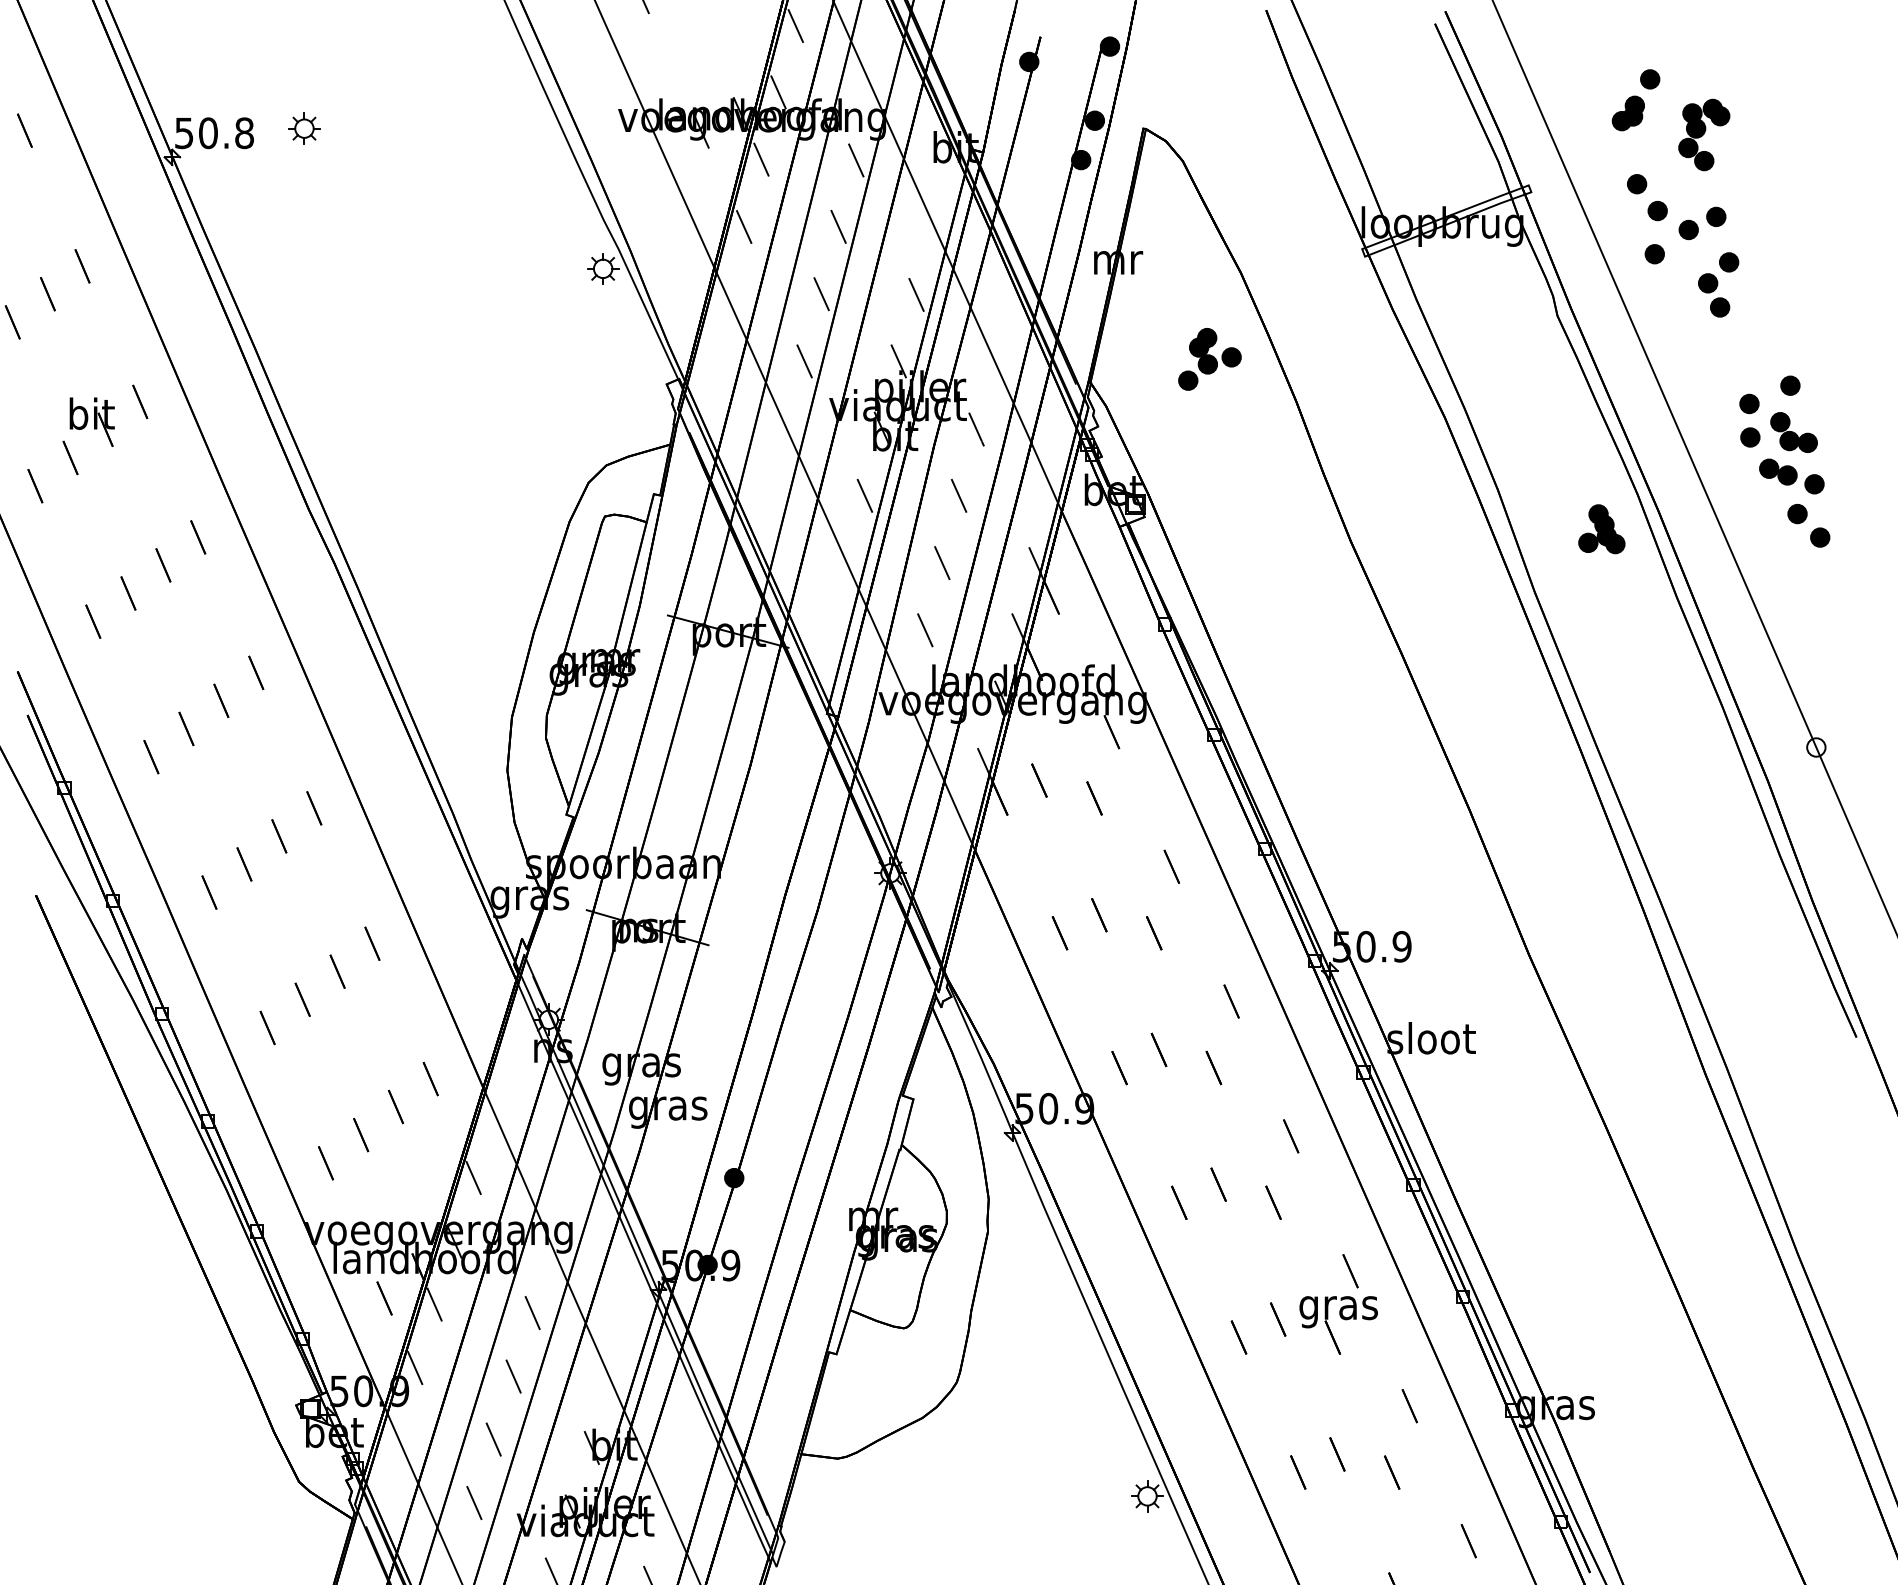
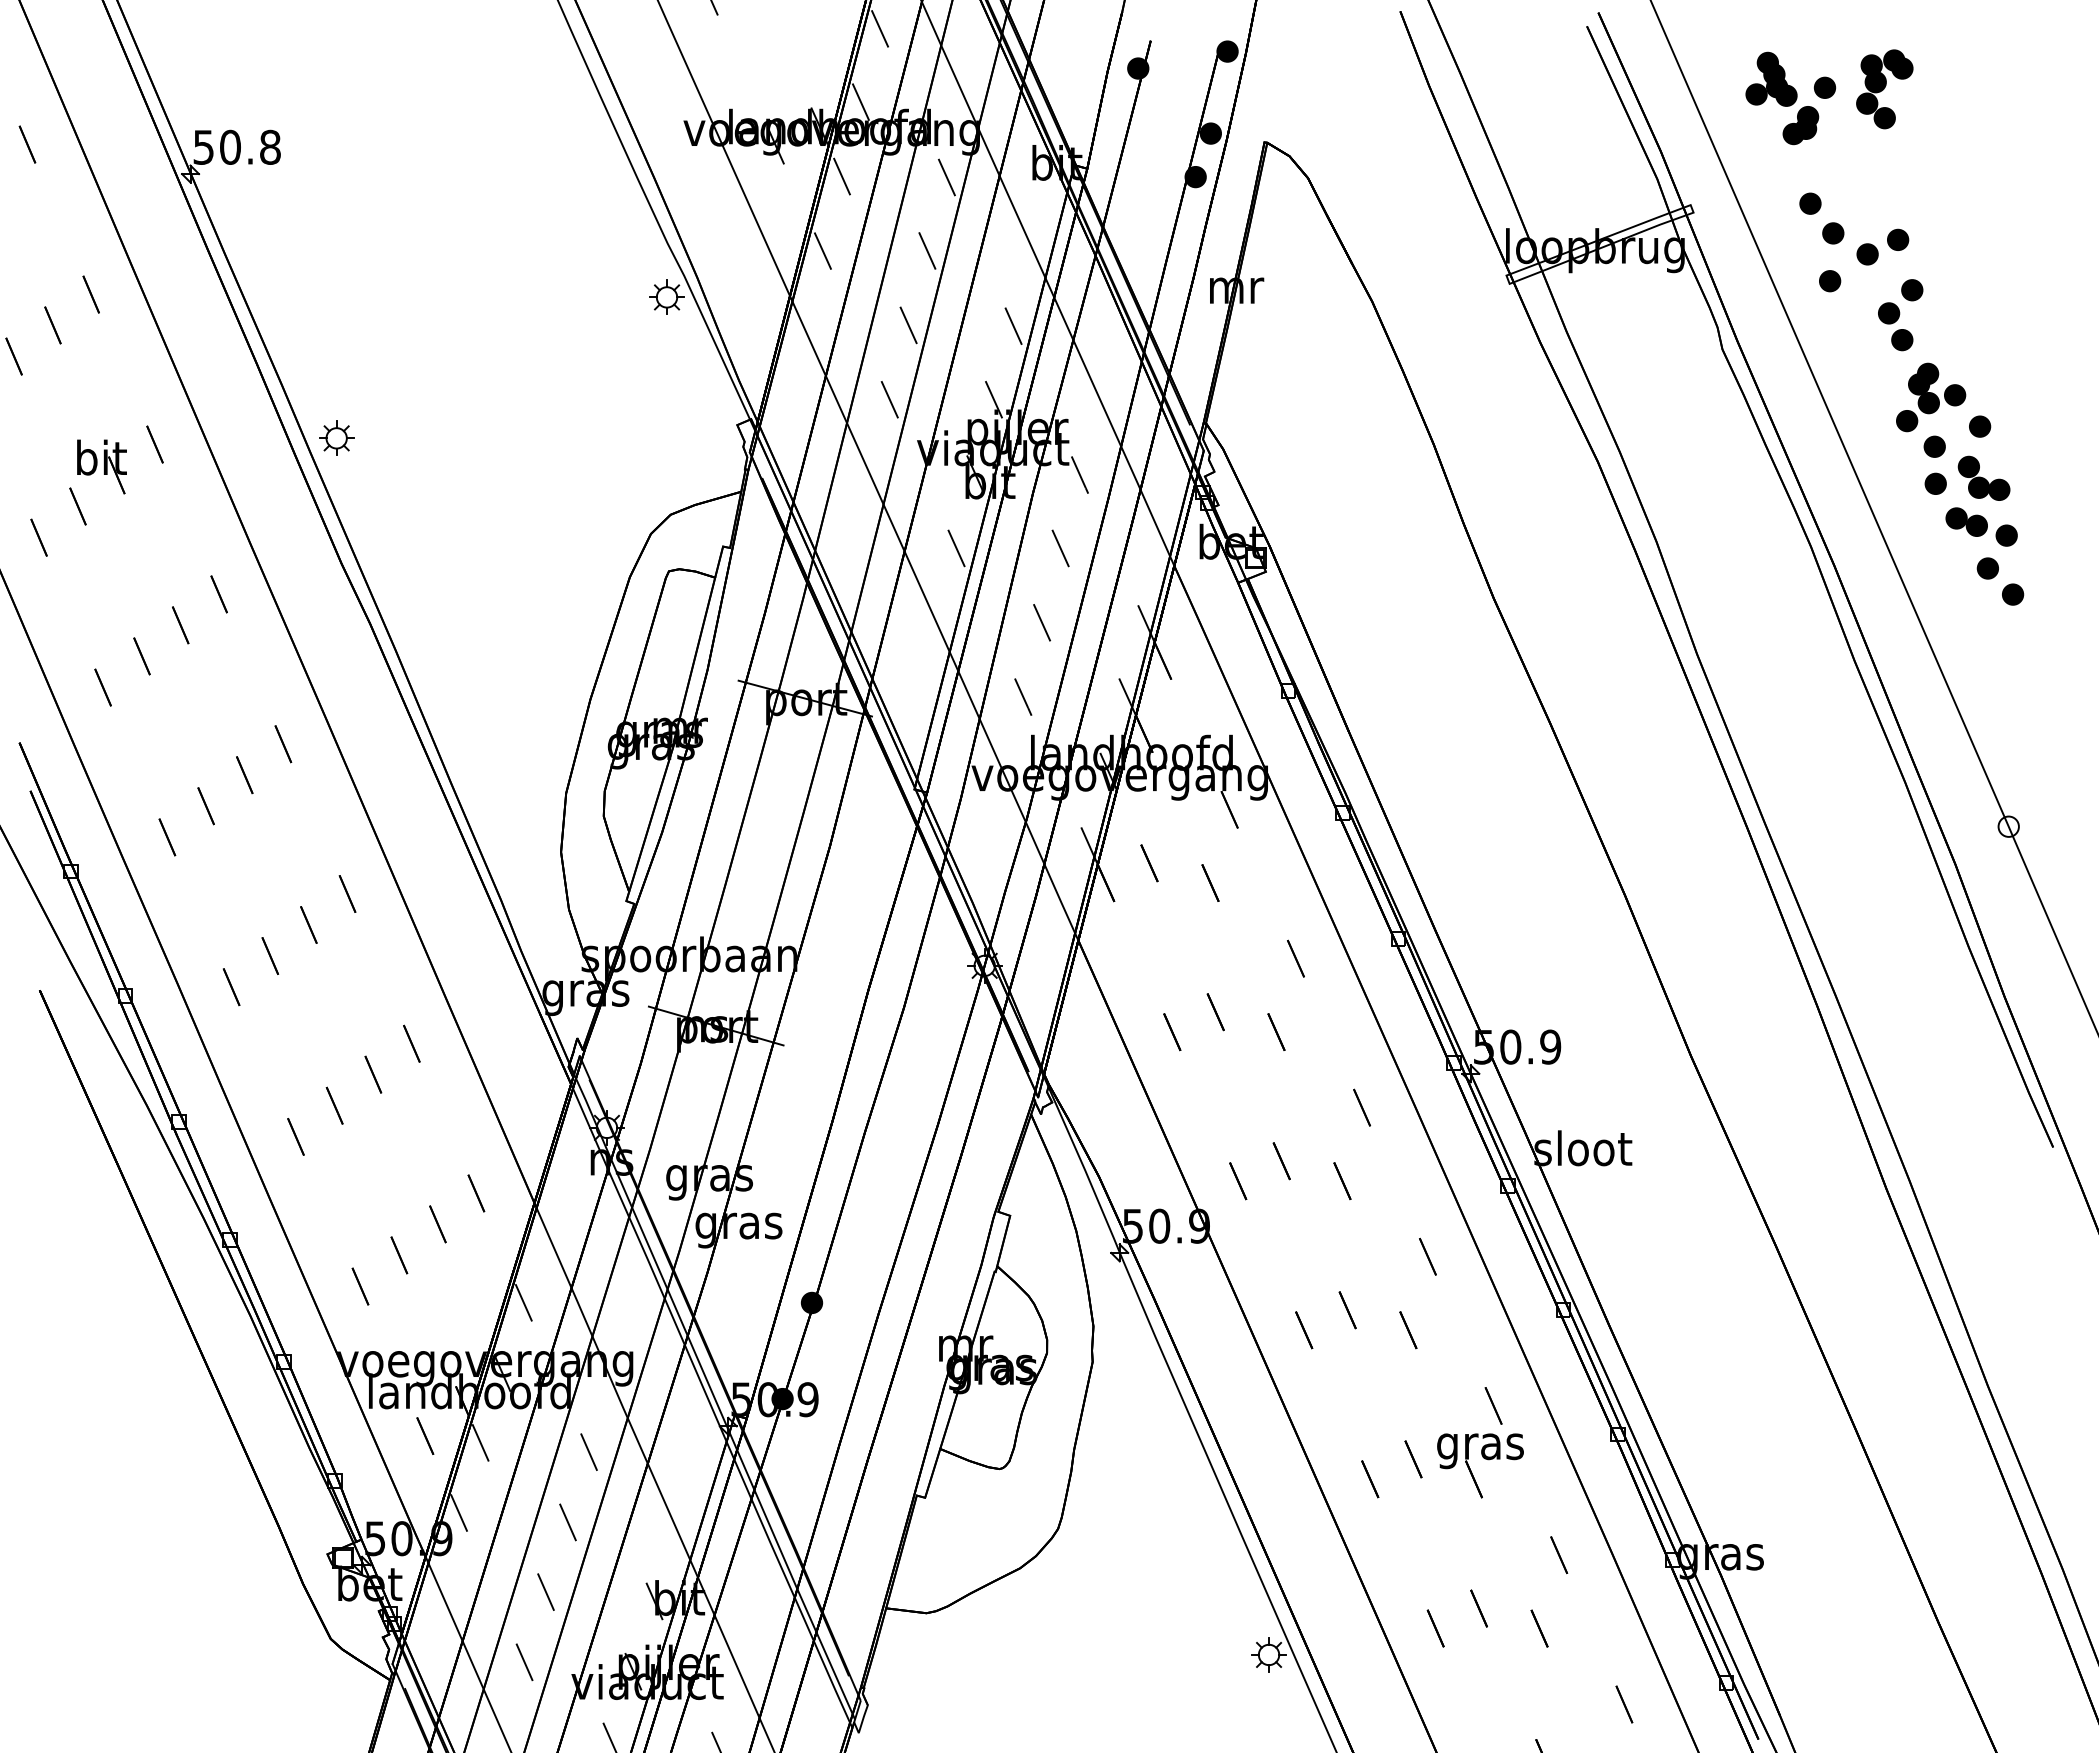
part: (304, 127) -> (336, 437), moved
part: (1704, 135) -> (1884, 89), moved
part: (1210, 359) -> (1931, 397), moved
part: (1601, 528) -> (1771, 78), moved

